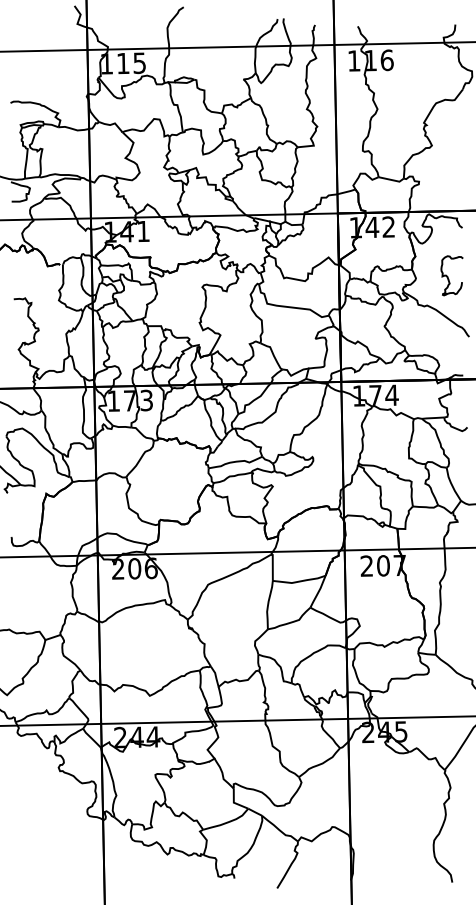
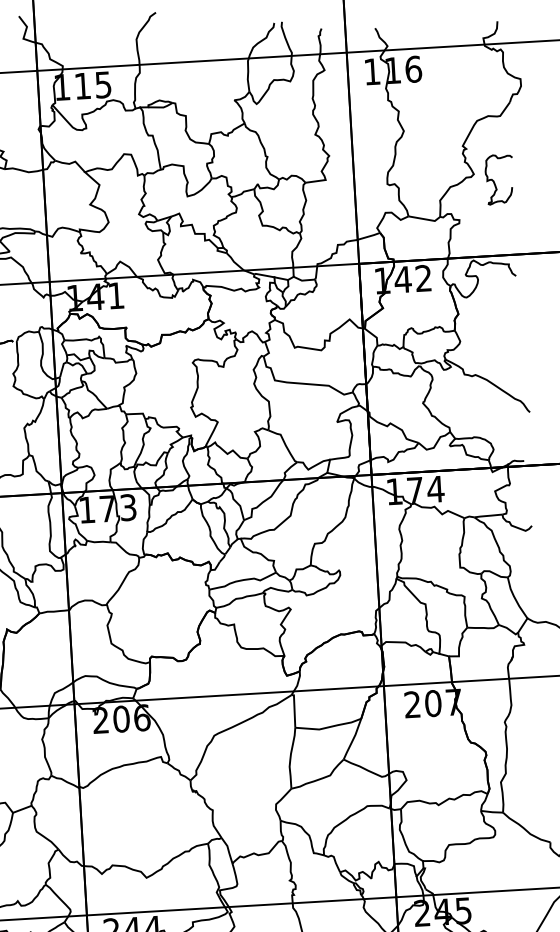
curve: (448, 276) -> (494, 180), moved

